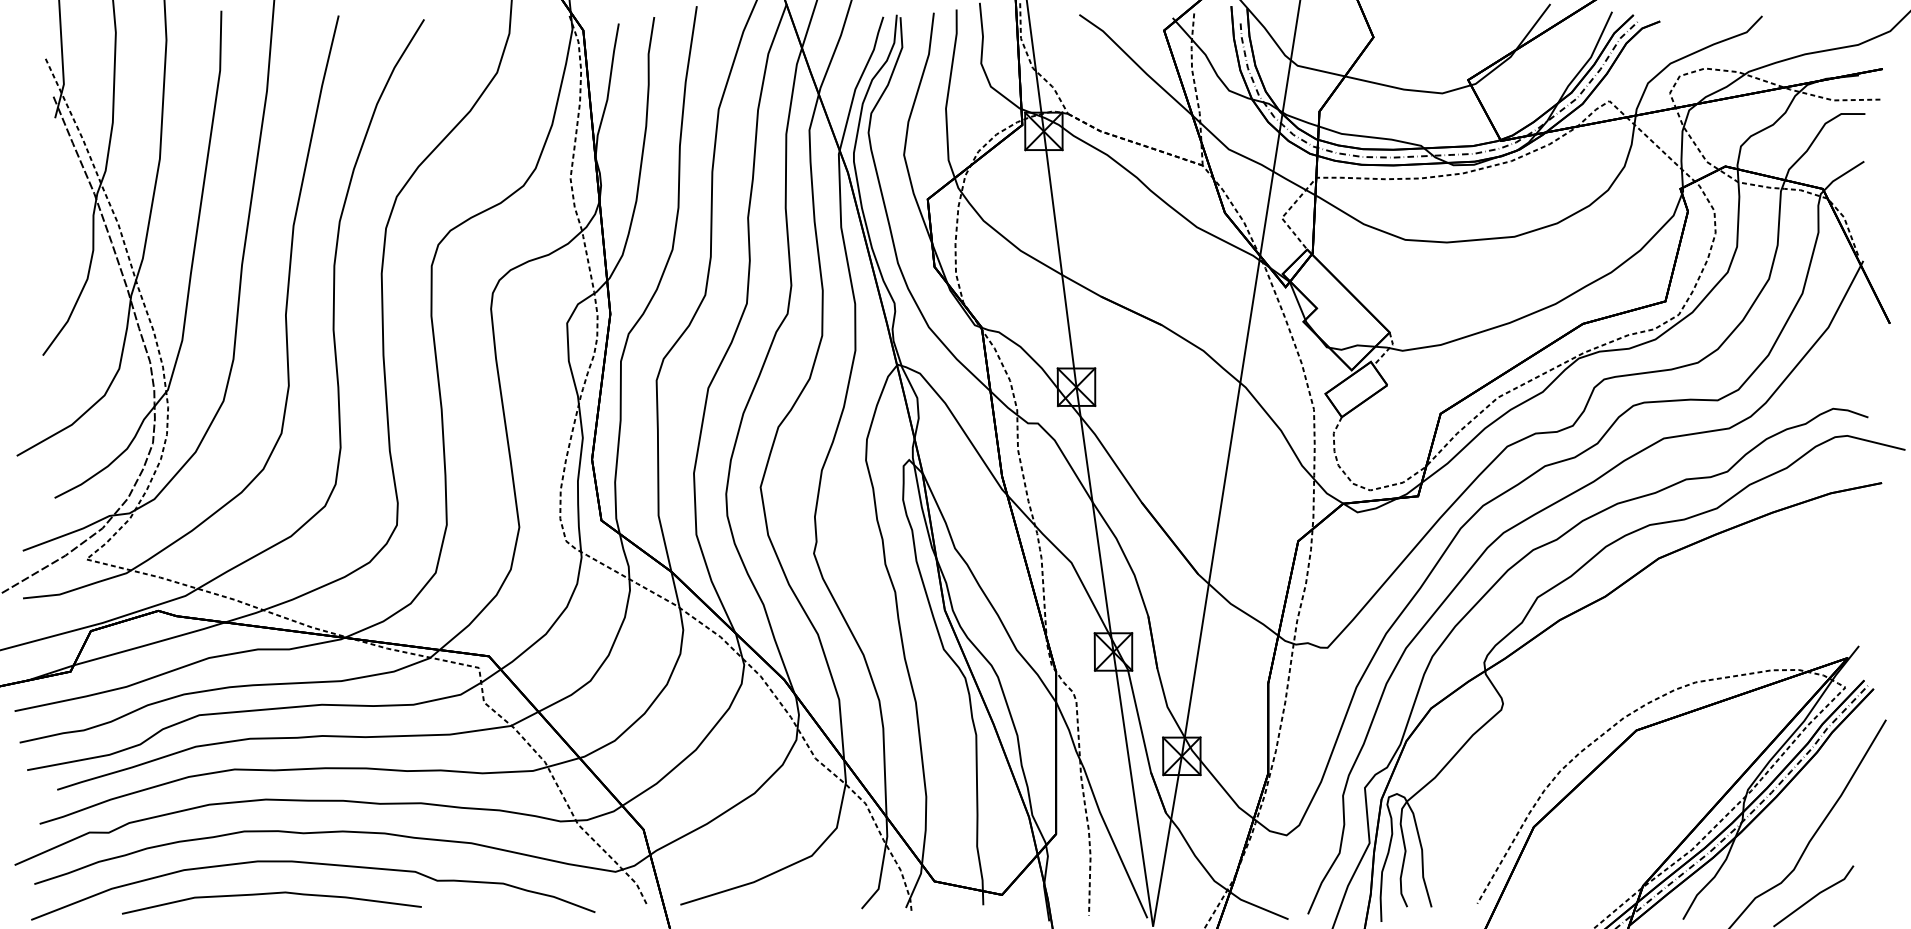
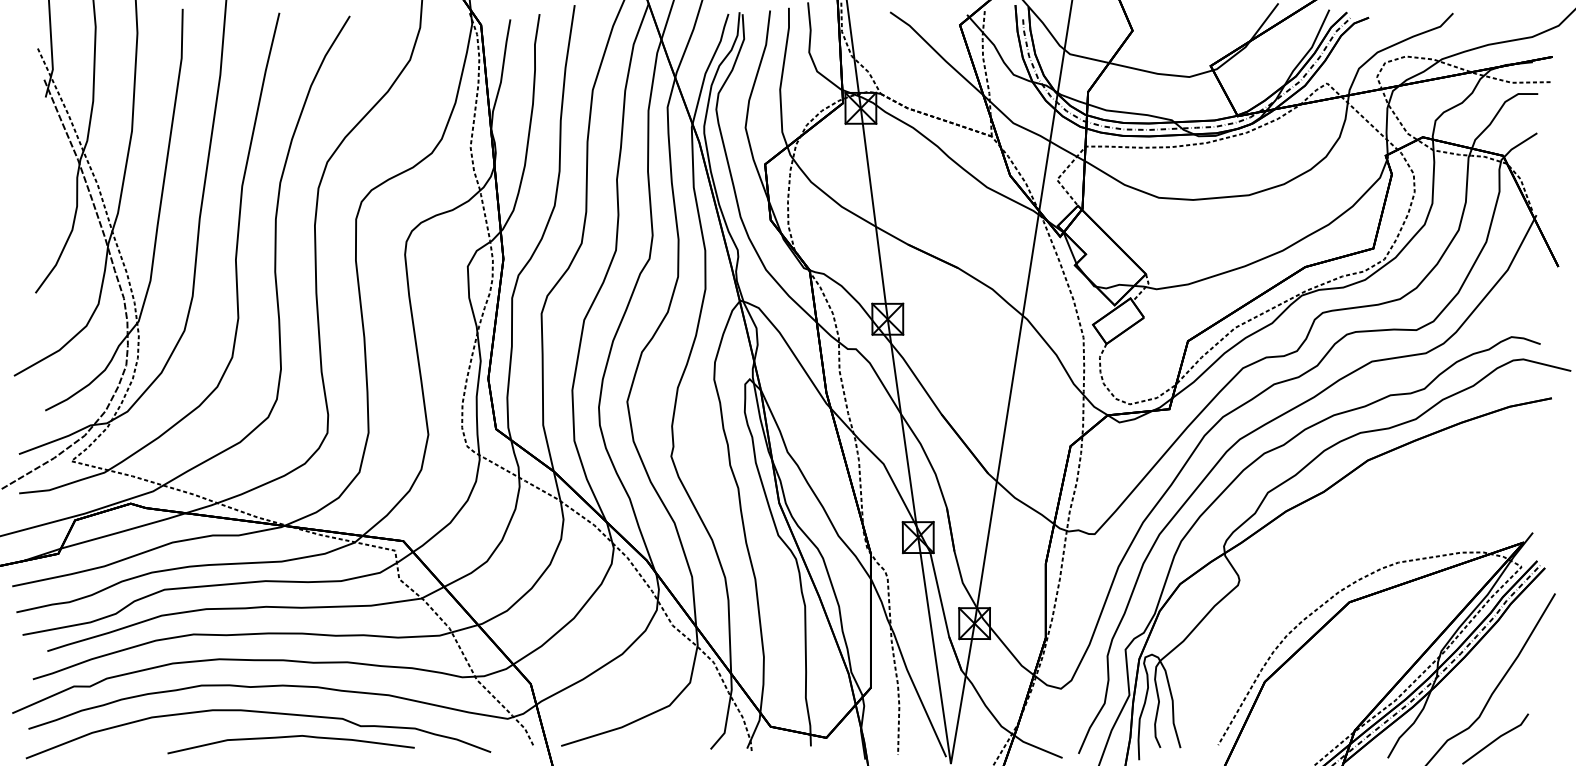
curve: (271, 894) -> (290, 737), moved

